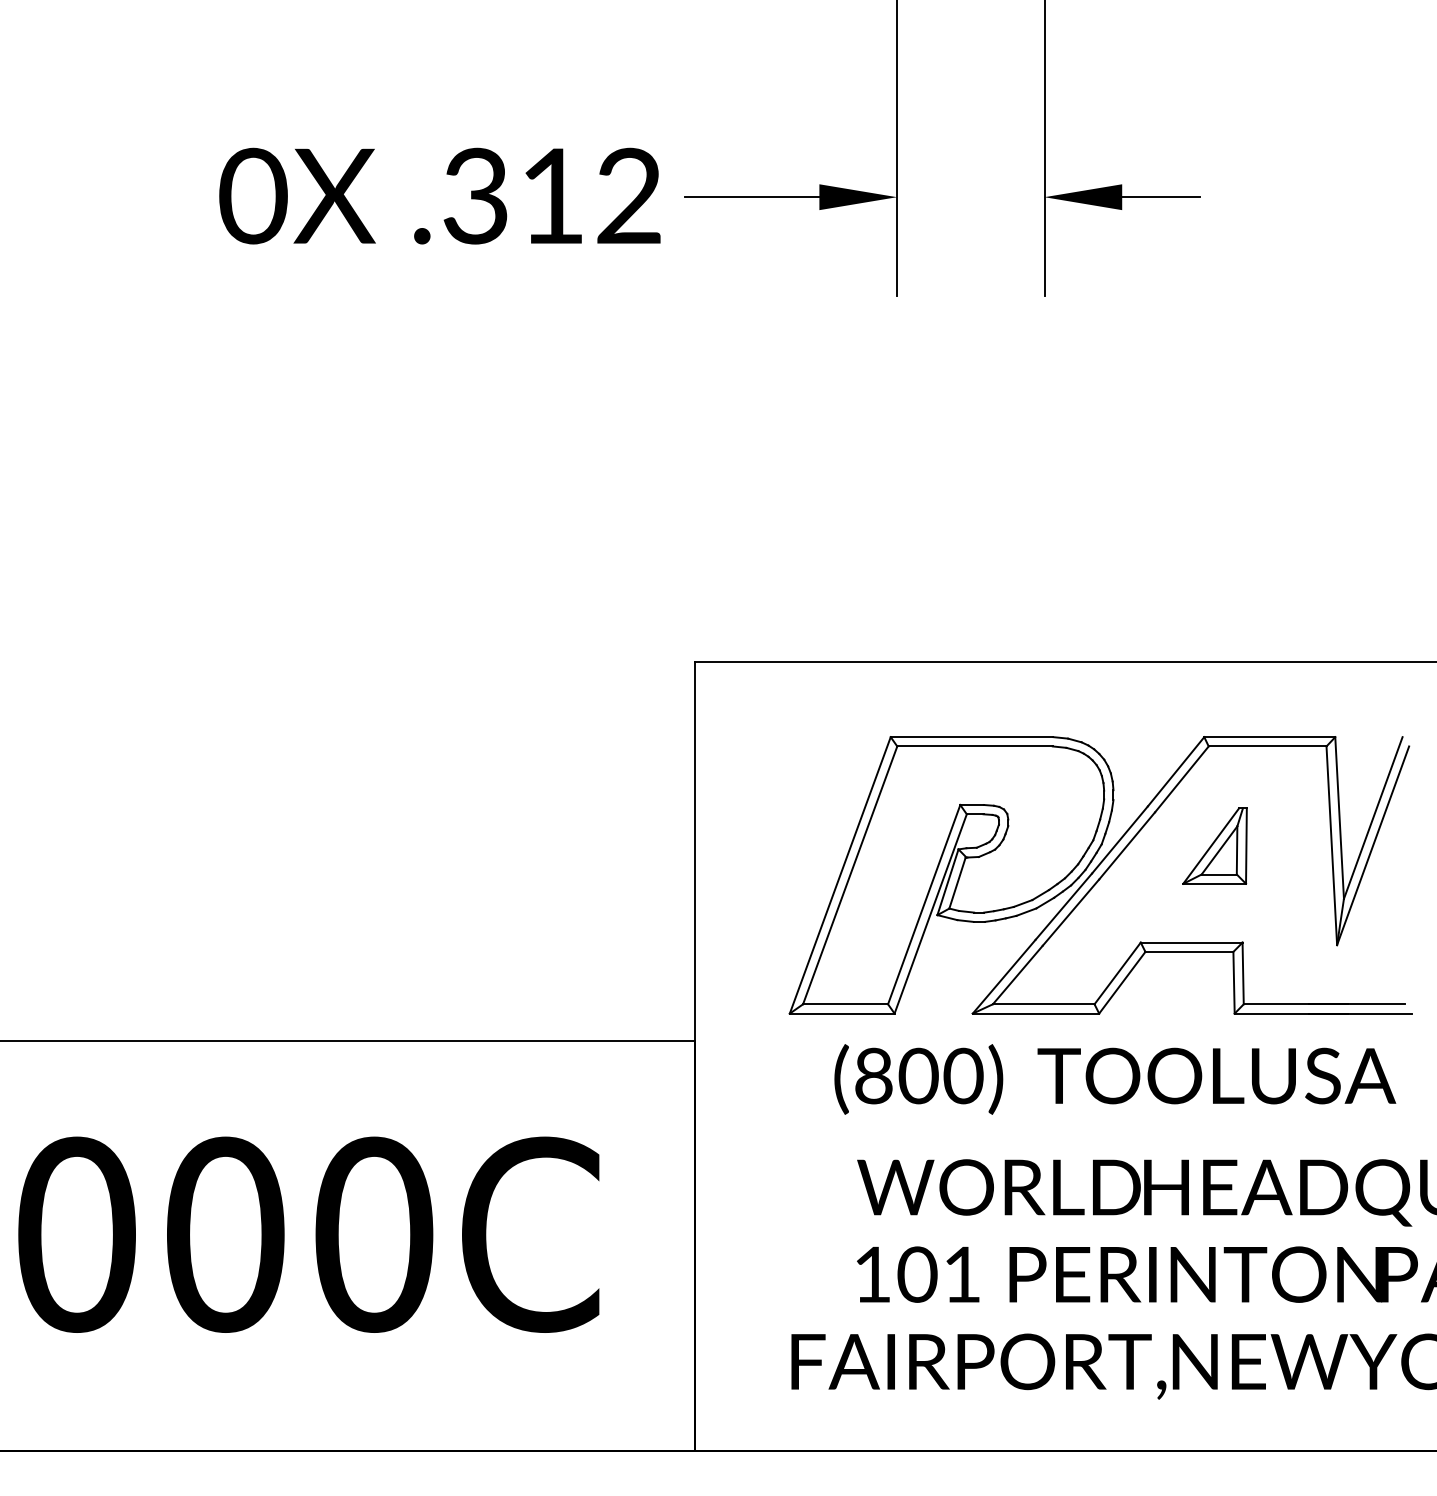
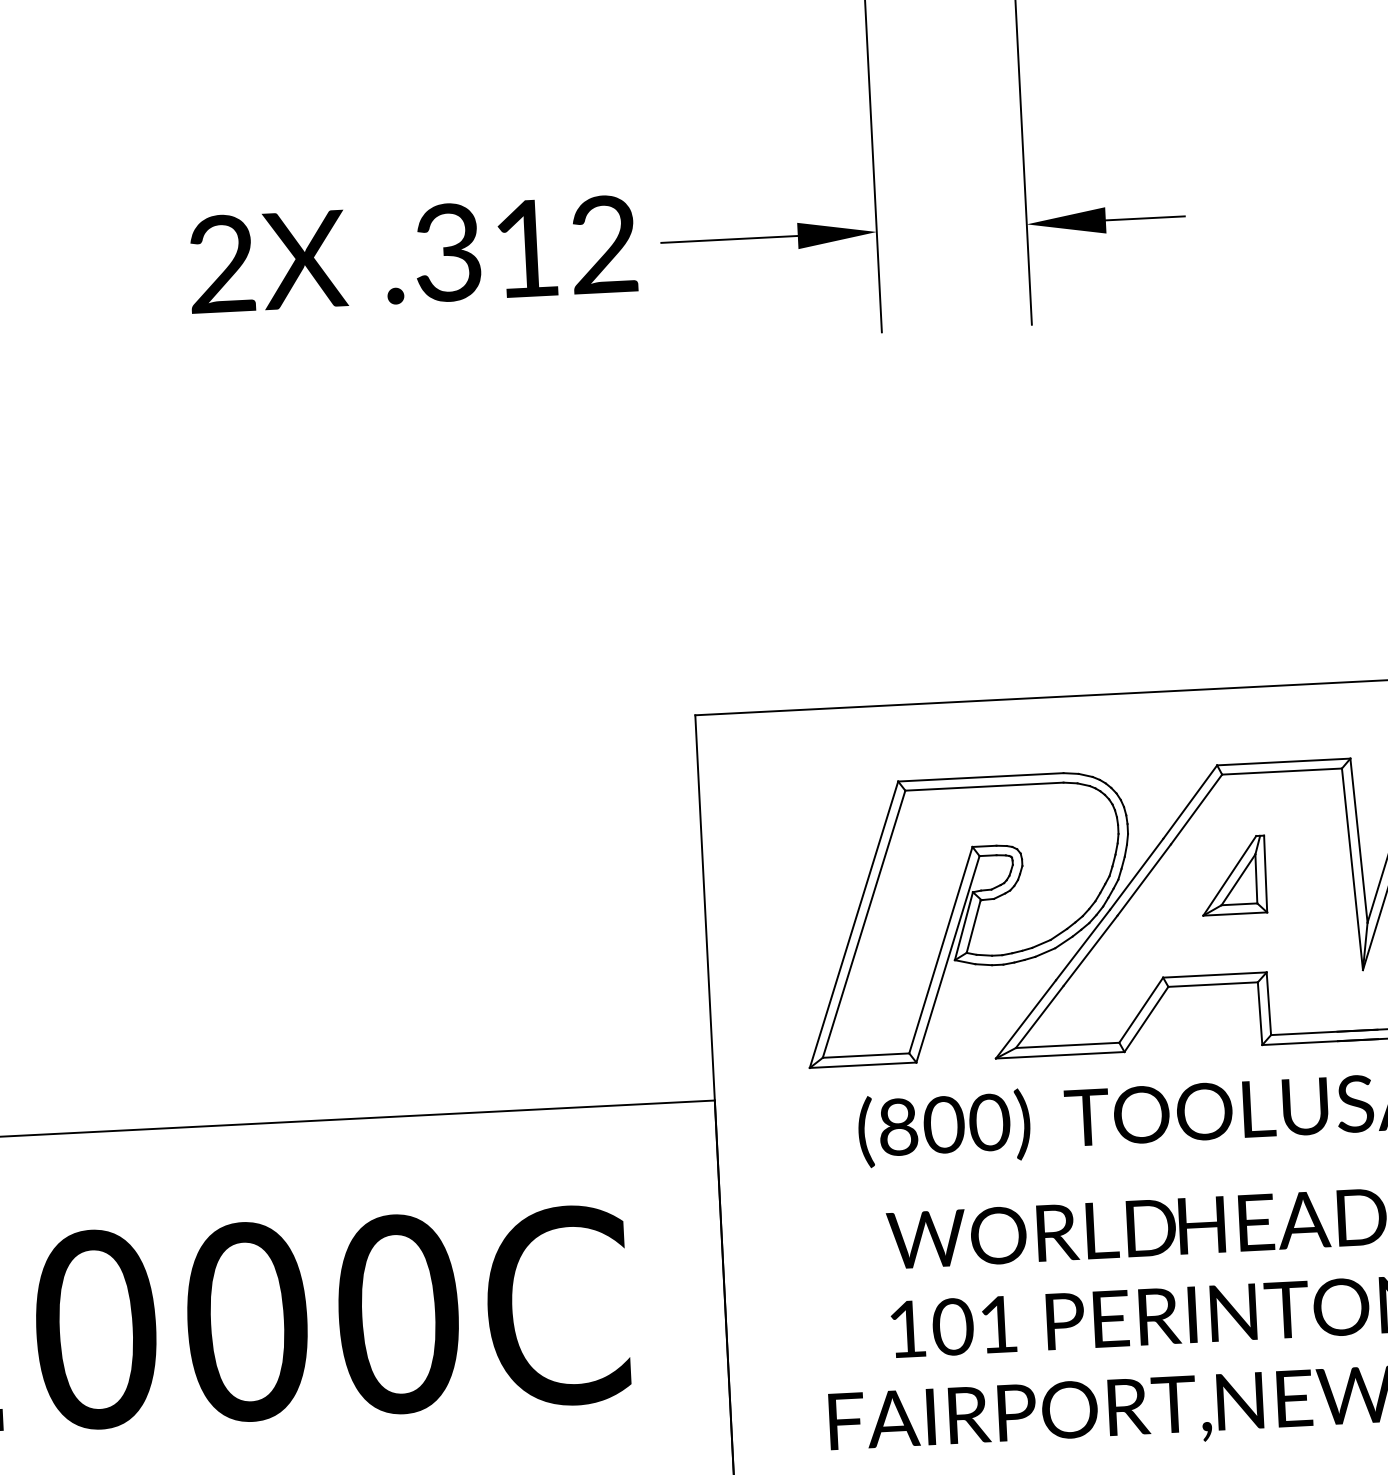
text: (253, 196) -> (222, 264), 0X -> 2X

